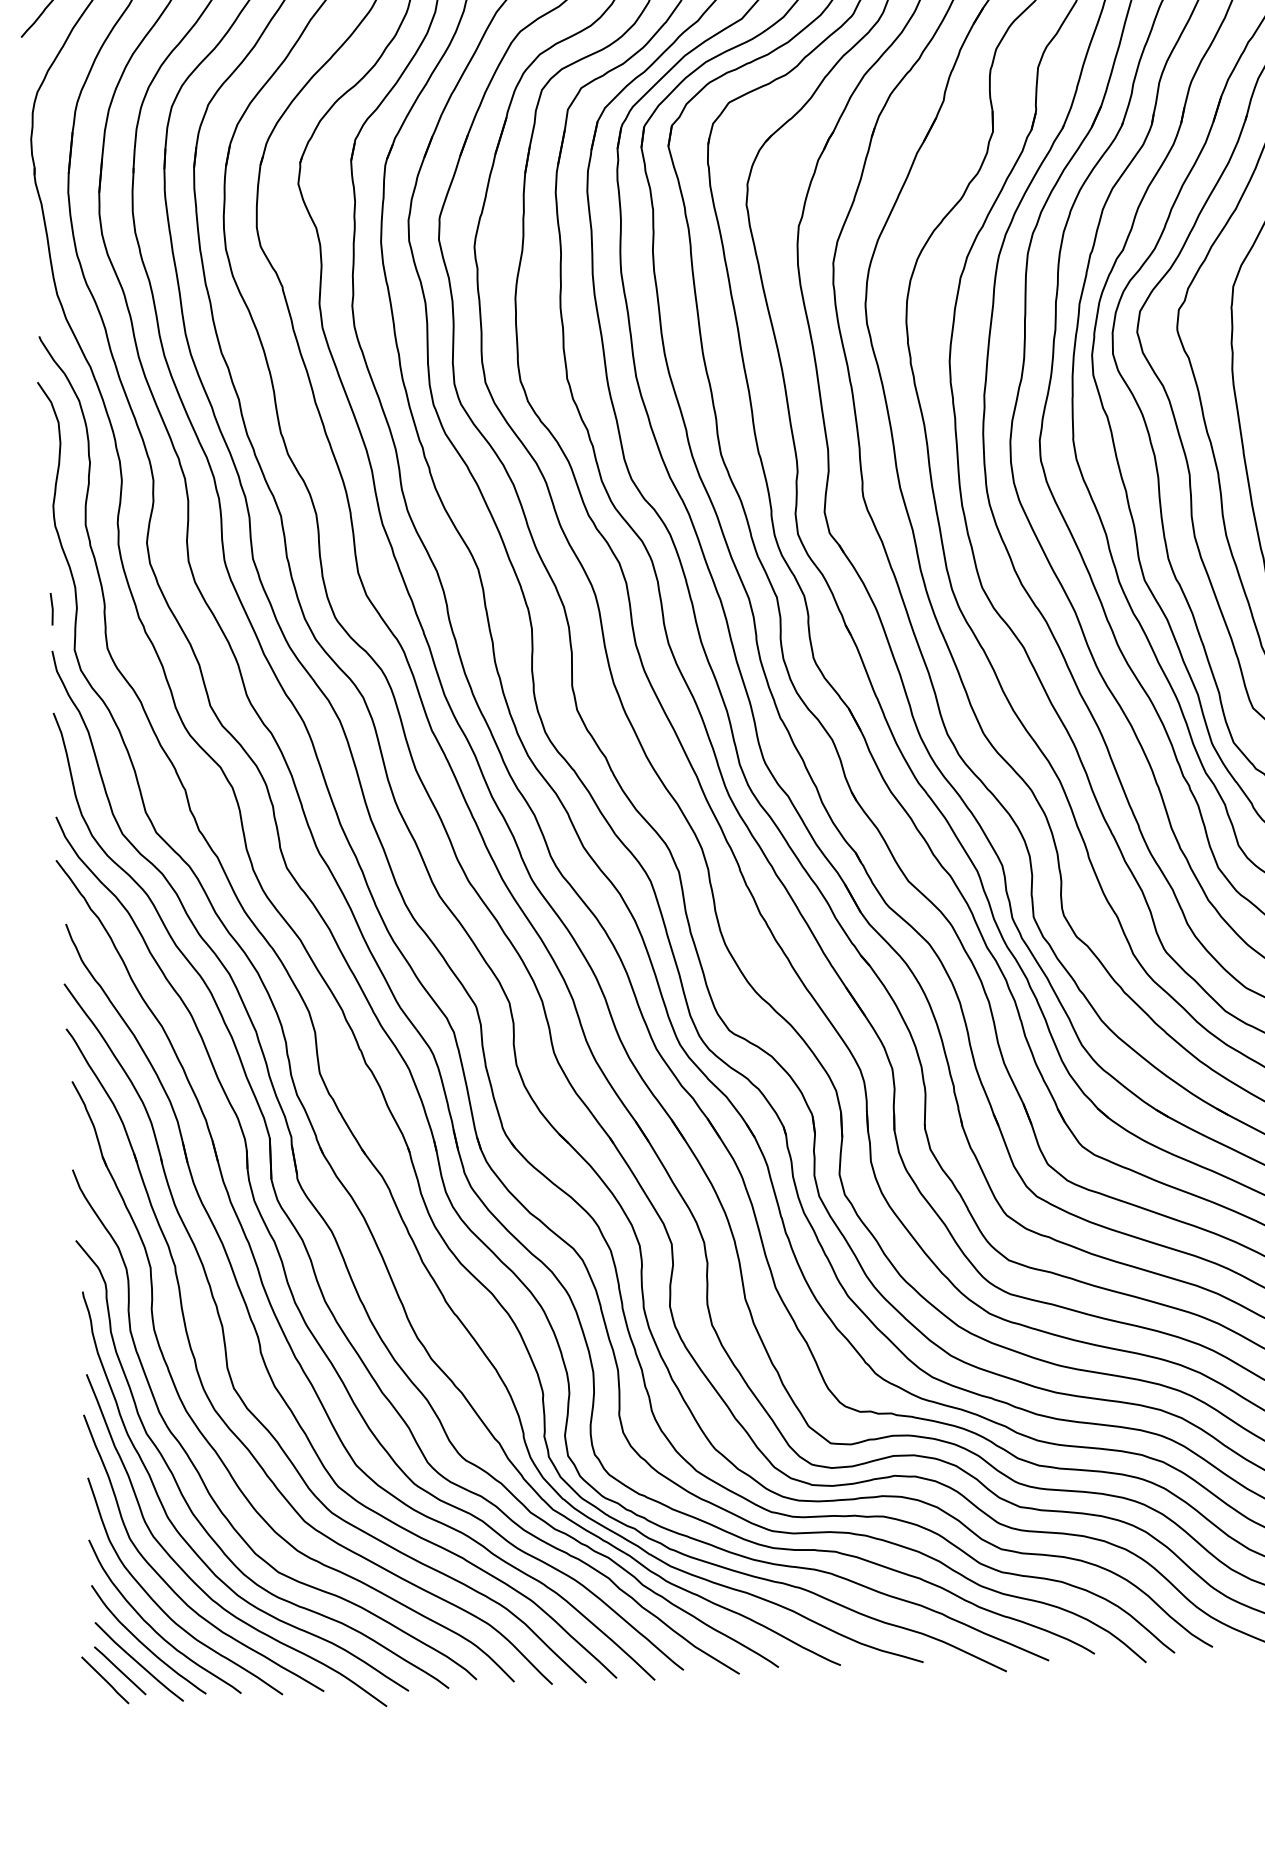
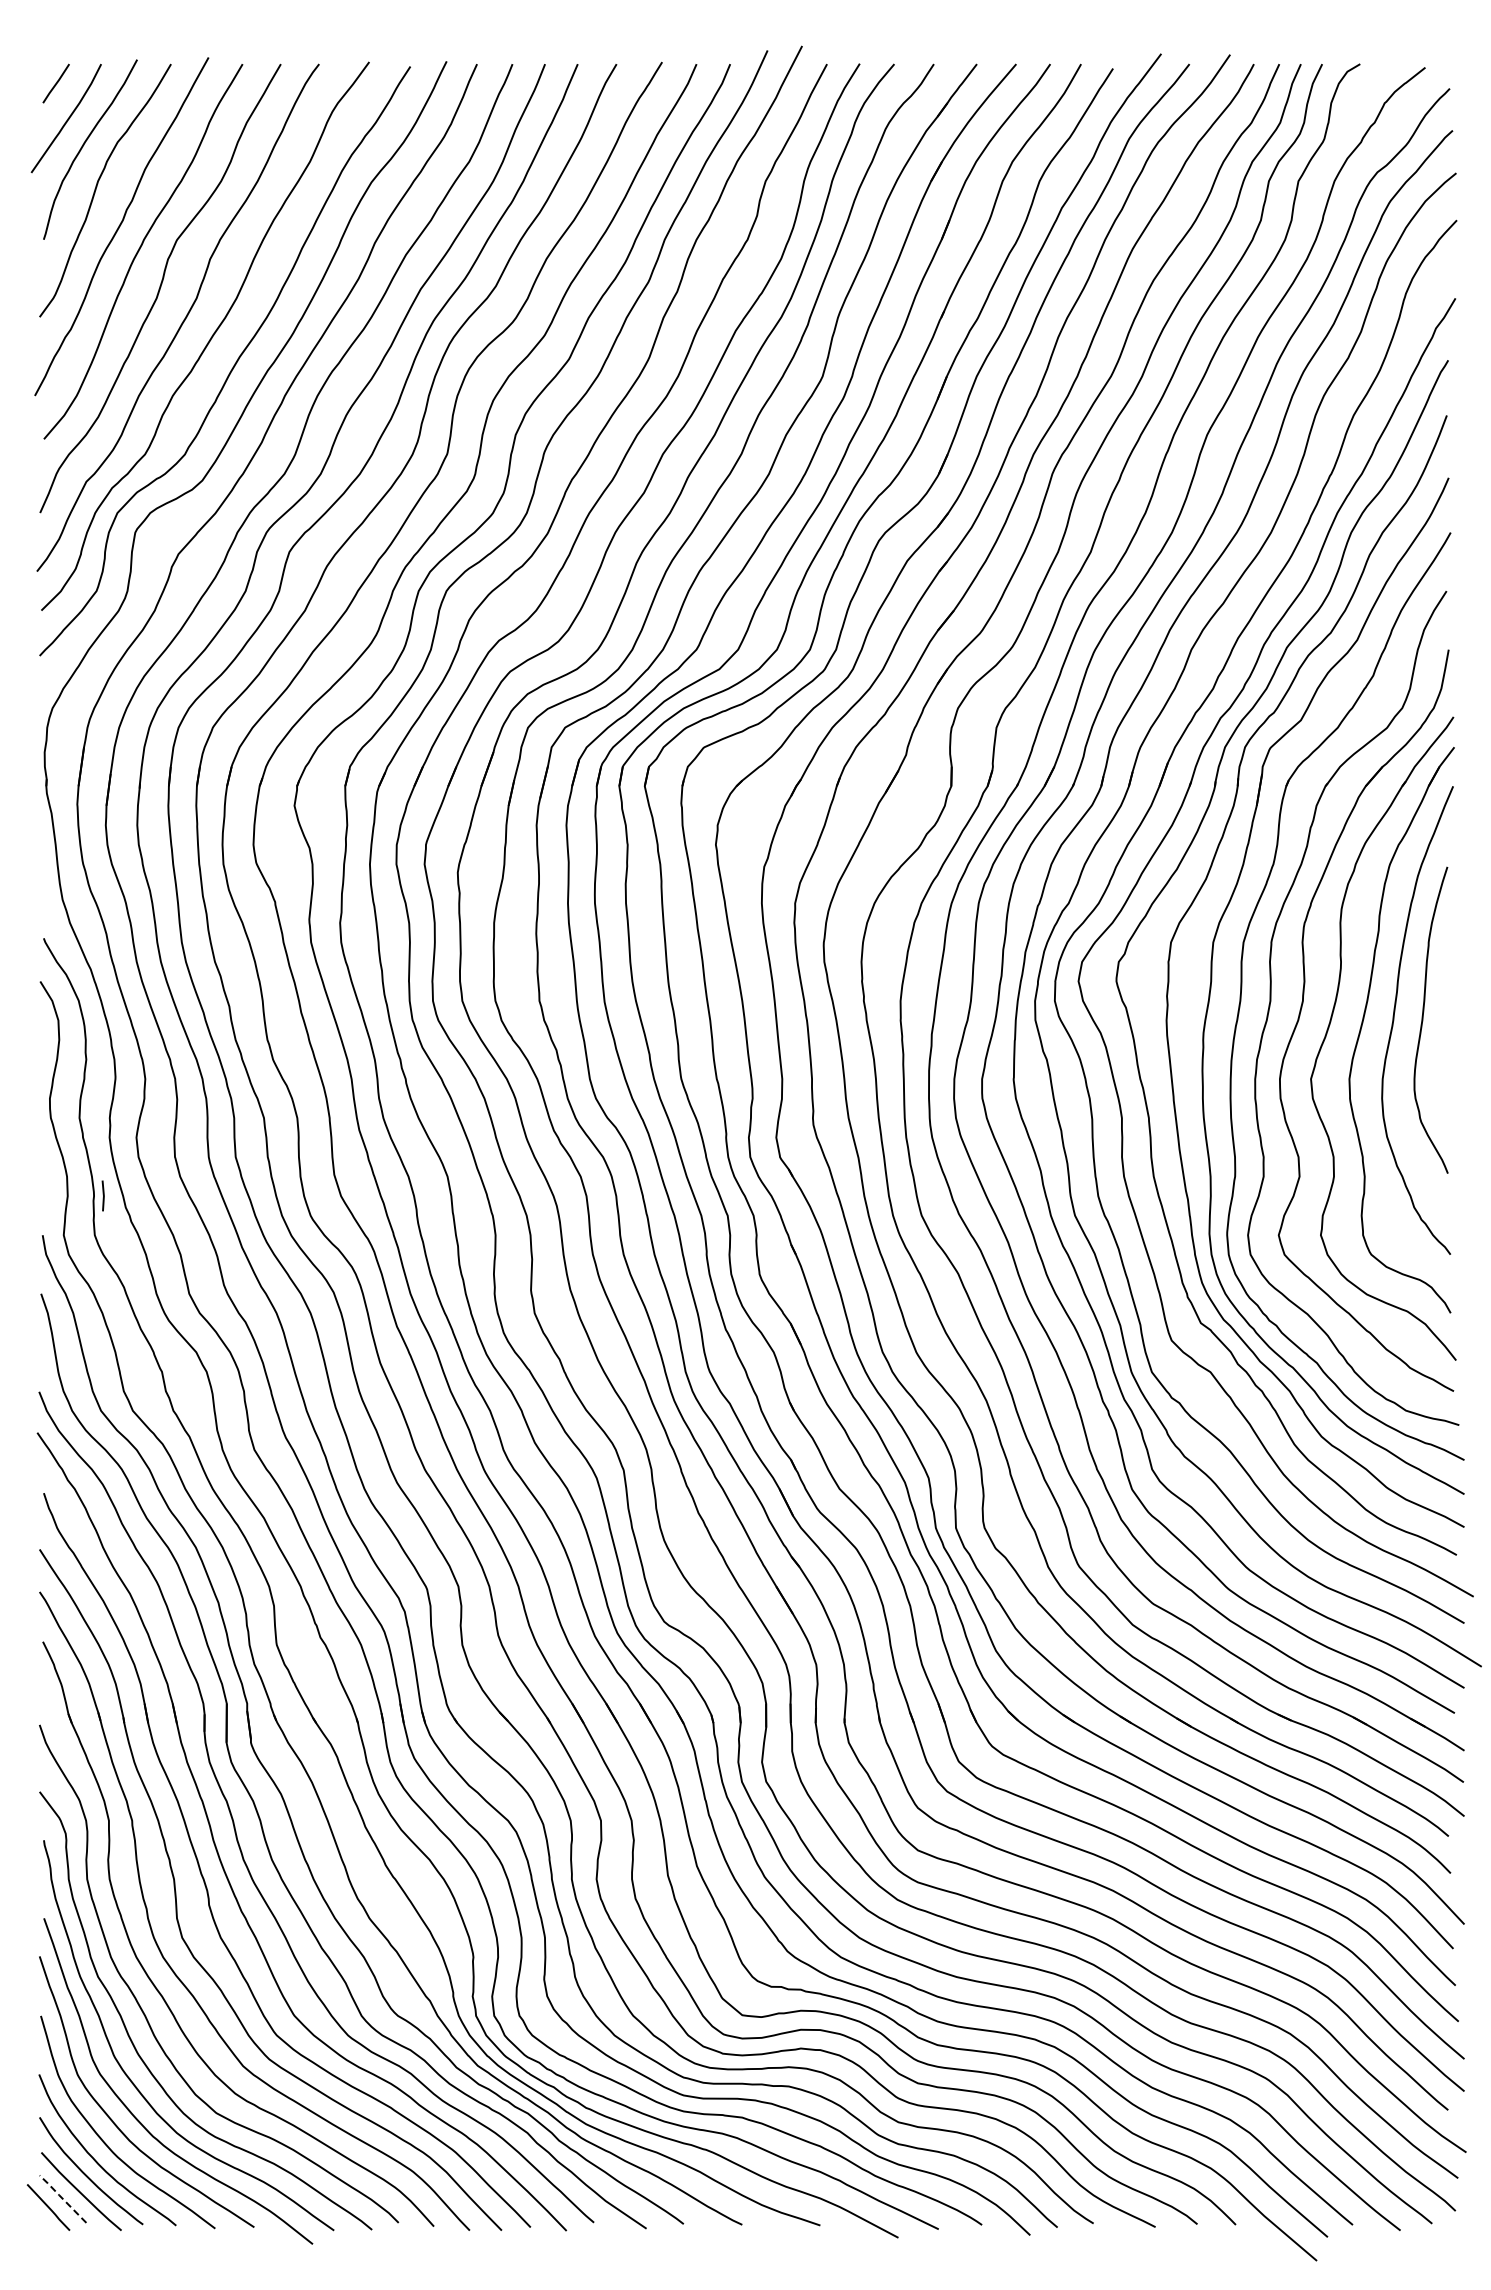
line: (51, 607) -> (102, 1194), moved
line: (118, 1670) -> (61, 2198), solid -> dashed

